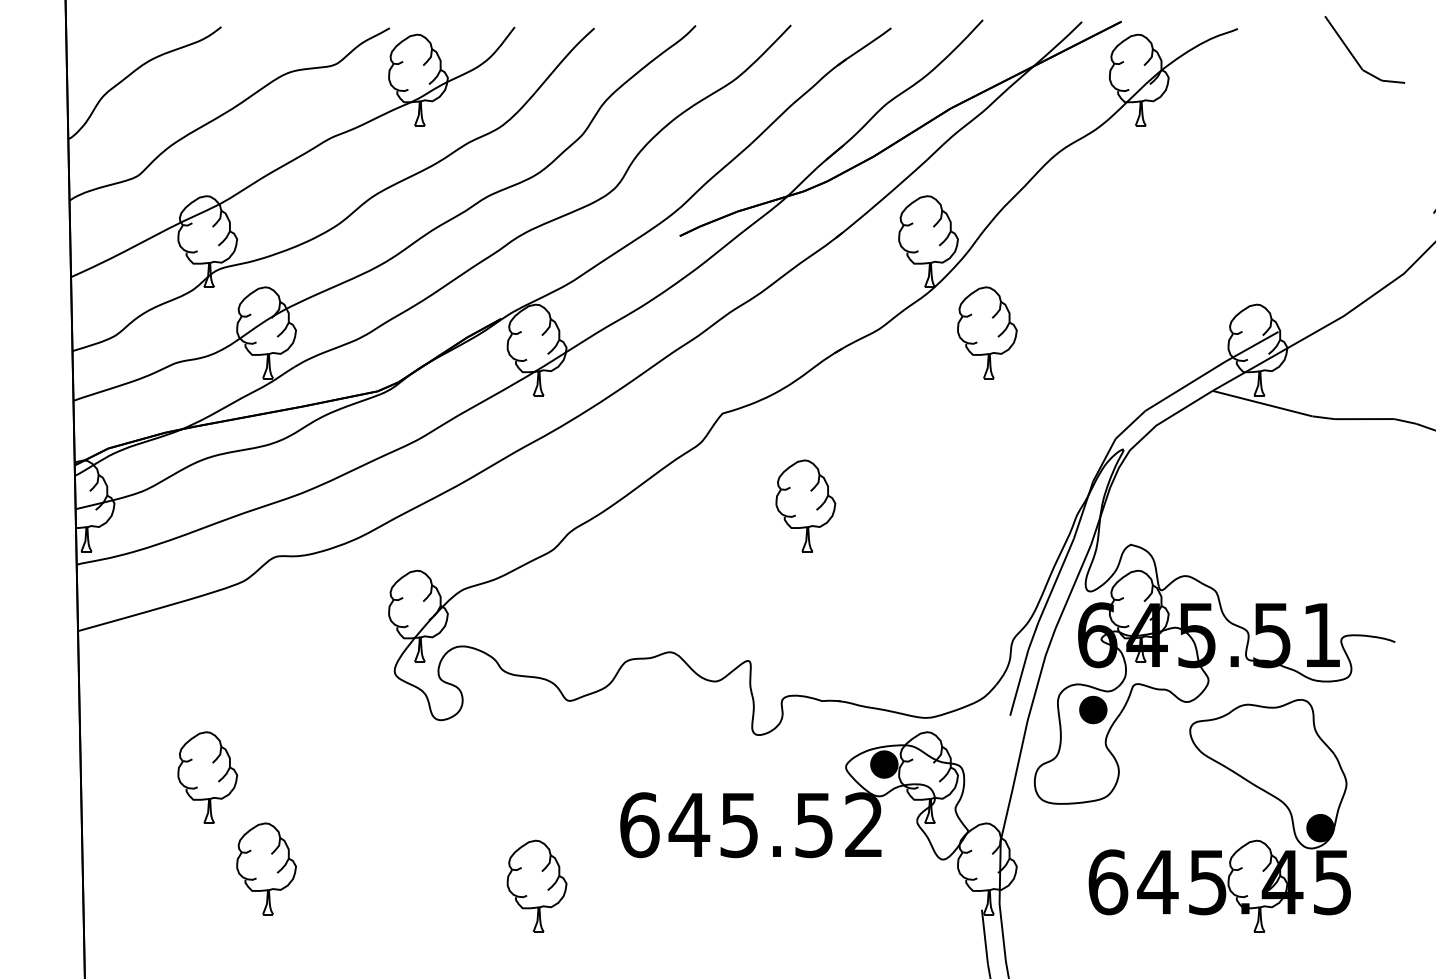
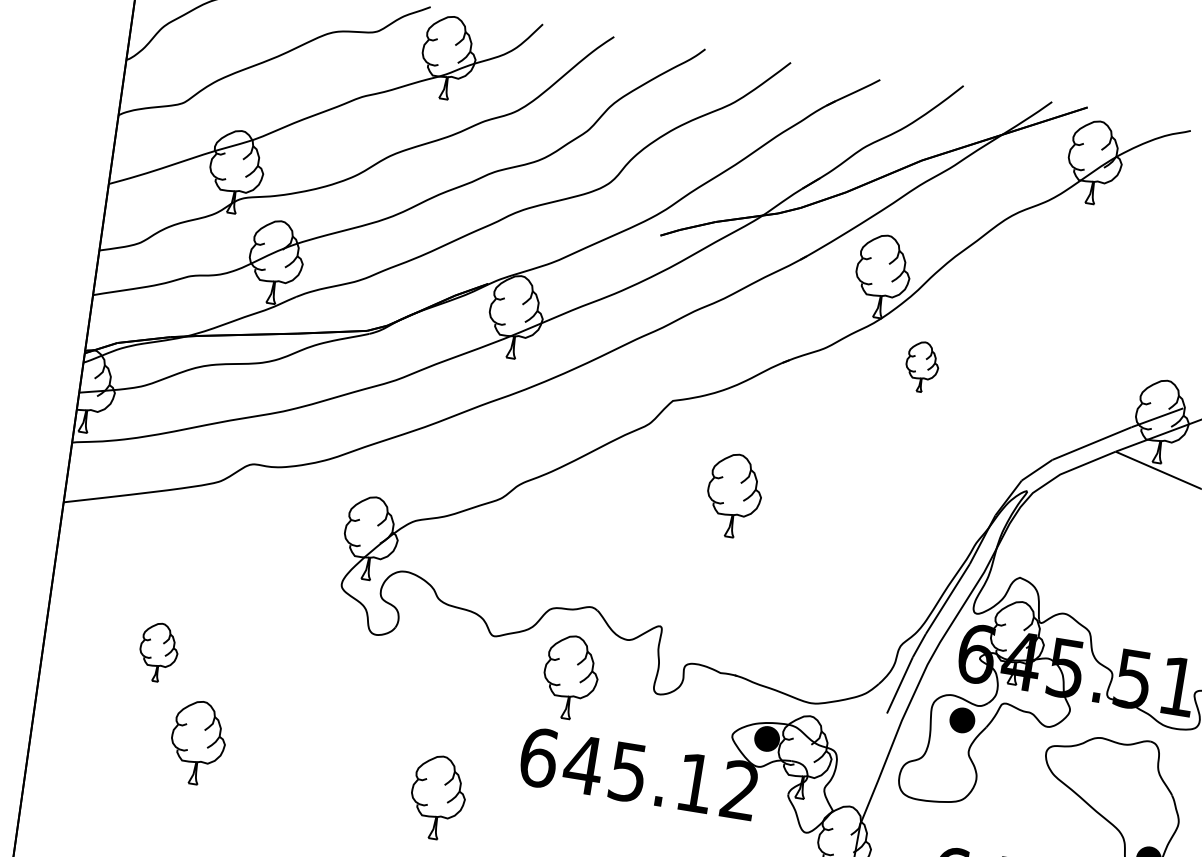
part: (987, 332) -> (922, 366), size x0.6
part: (659, 731) -> (570, 676), added
part: (207, 777) -> (158, 652), size x0.7
text: (813, 825) -> (694, 783), 645.52 -> 645.12

